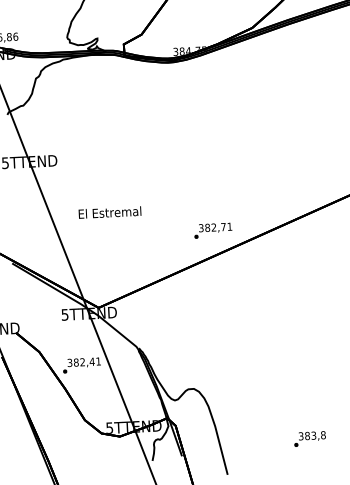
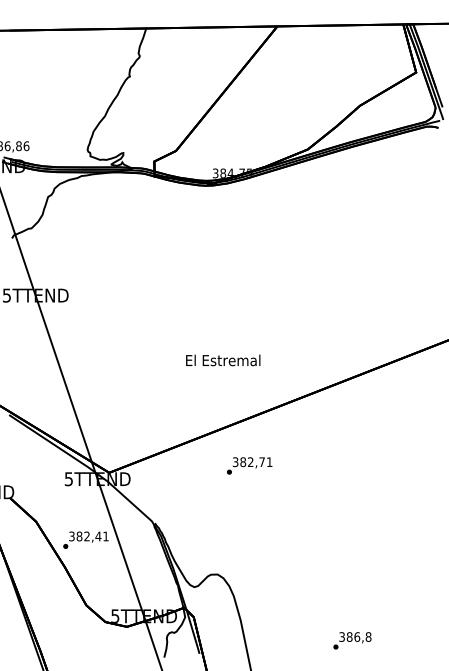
text: (110, 212) -> (223, 360), moved
text: (213, 230) -> (249, 465), moved
text: (314, 435) -> (357, 636), 383,8 -> 386,8

